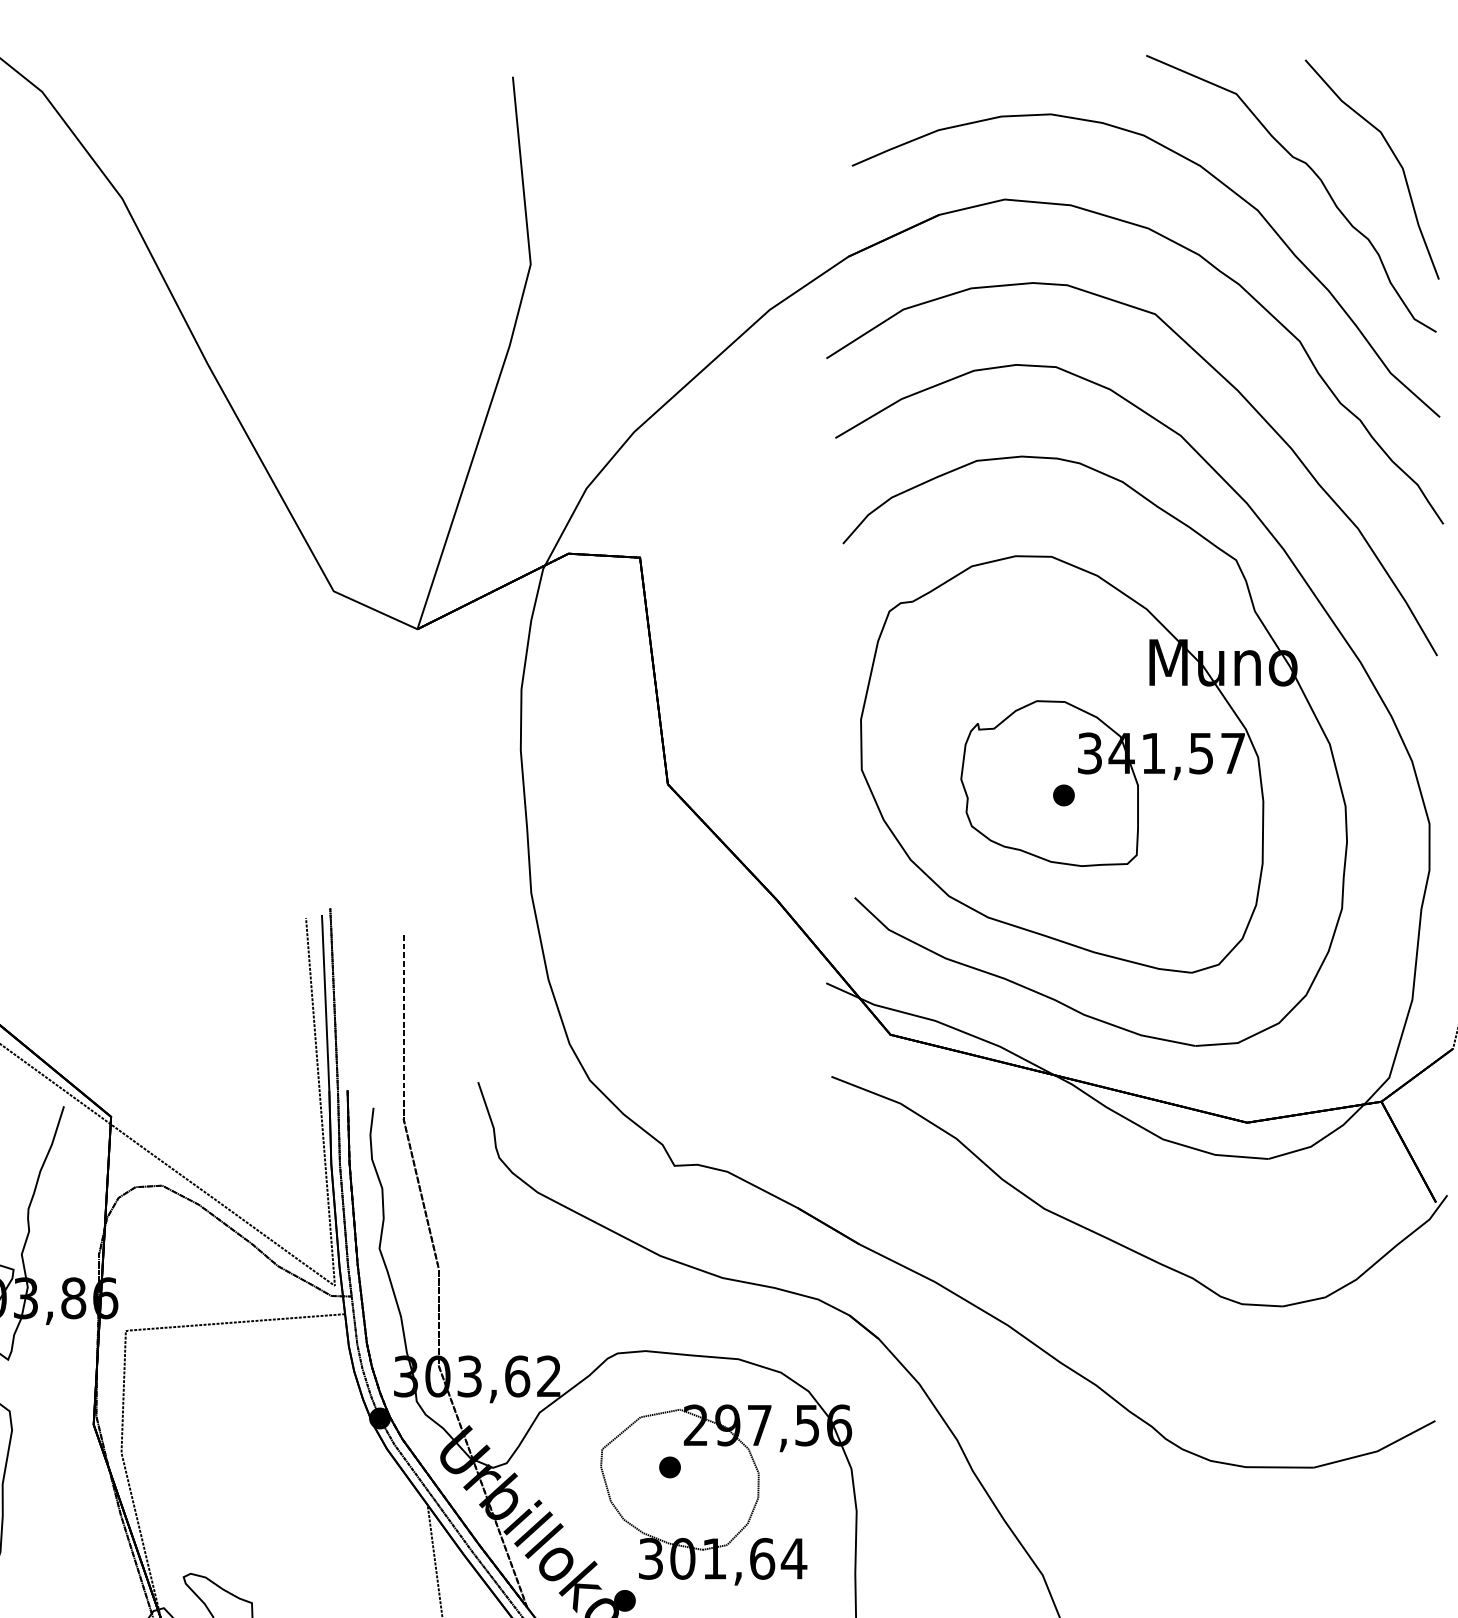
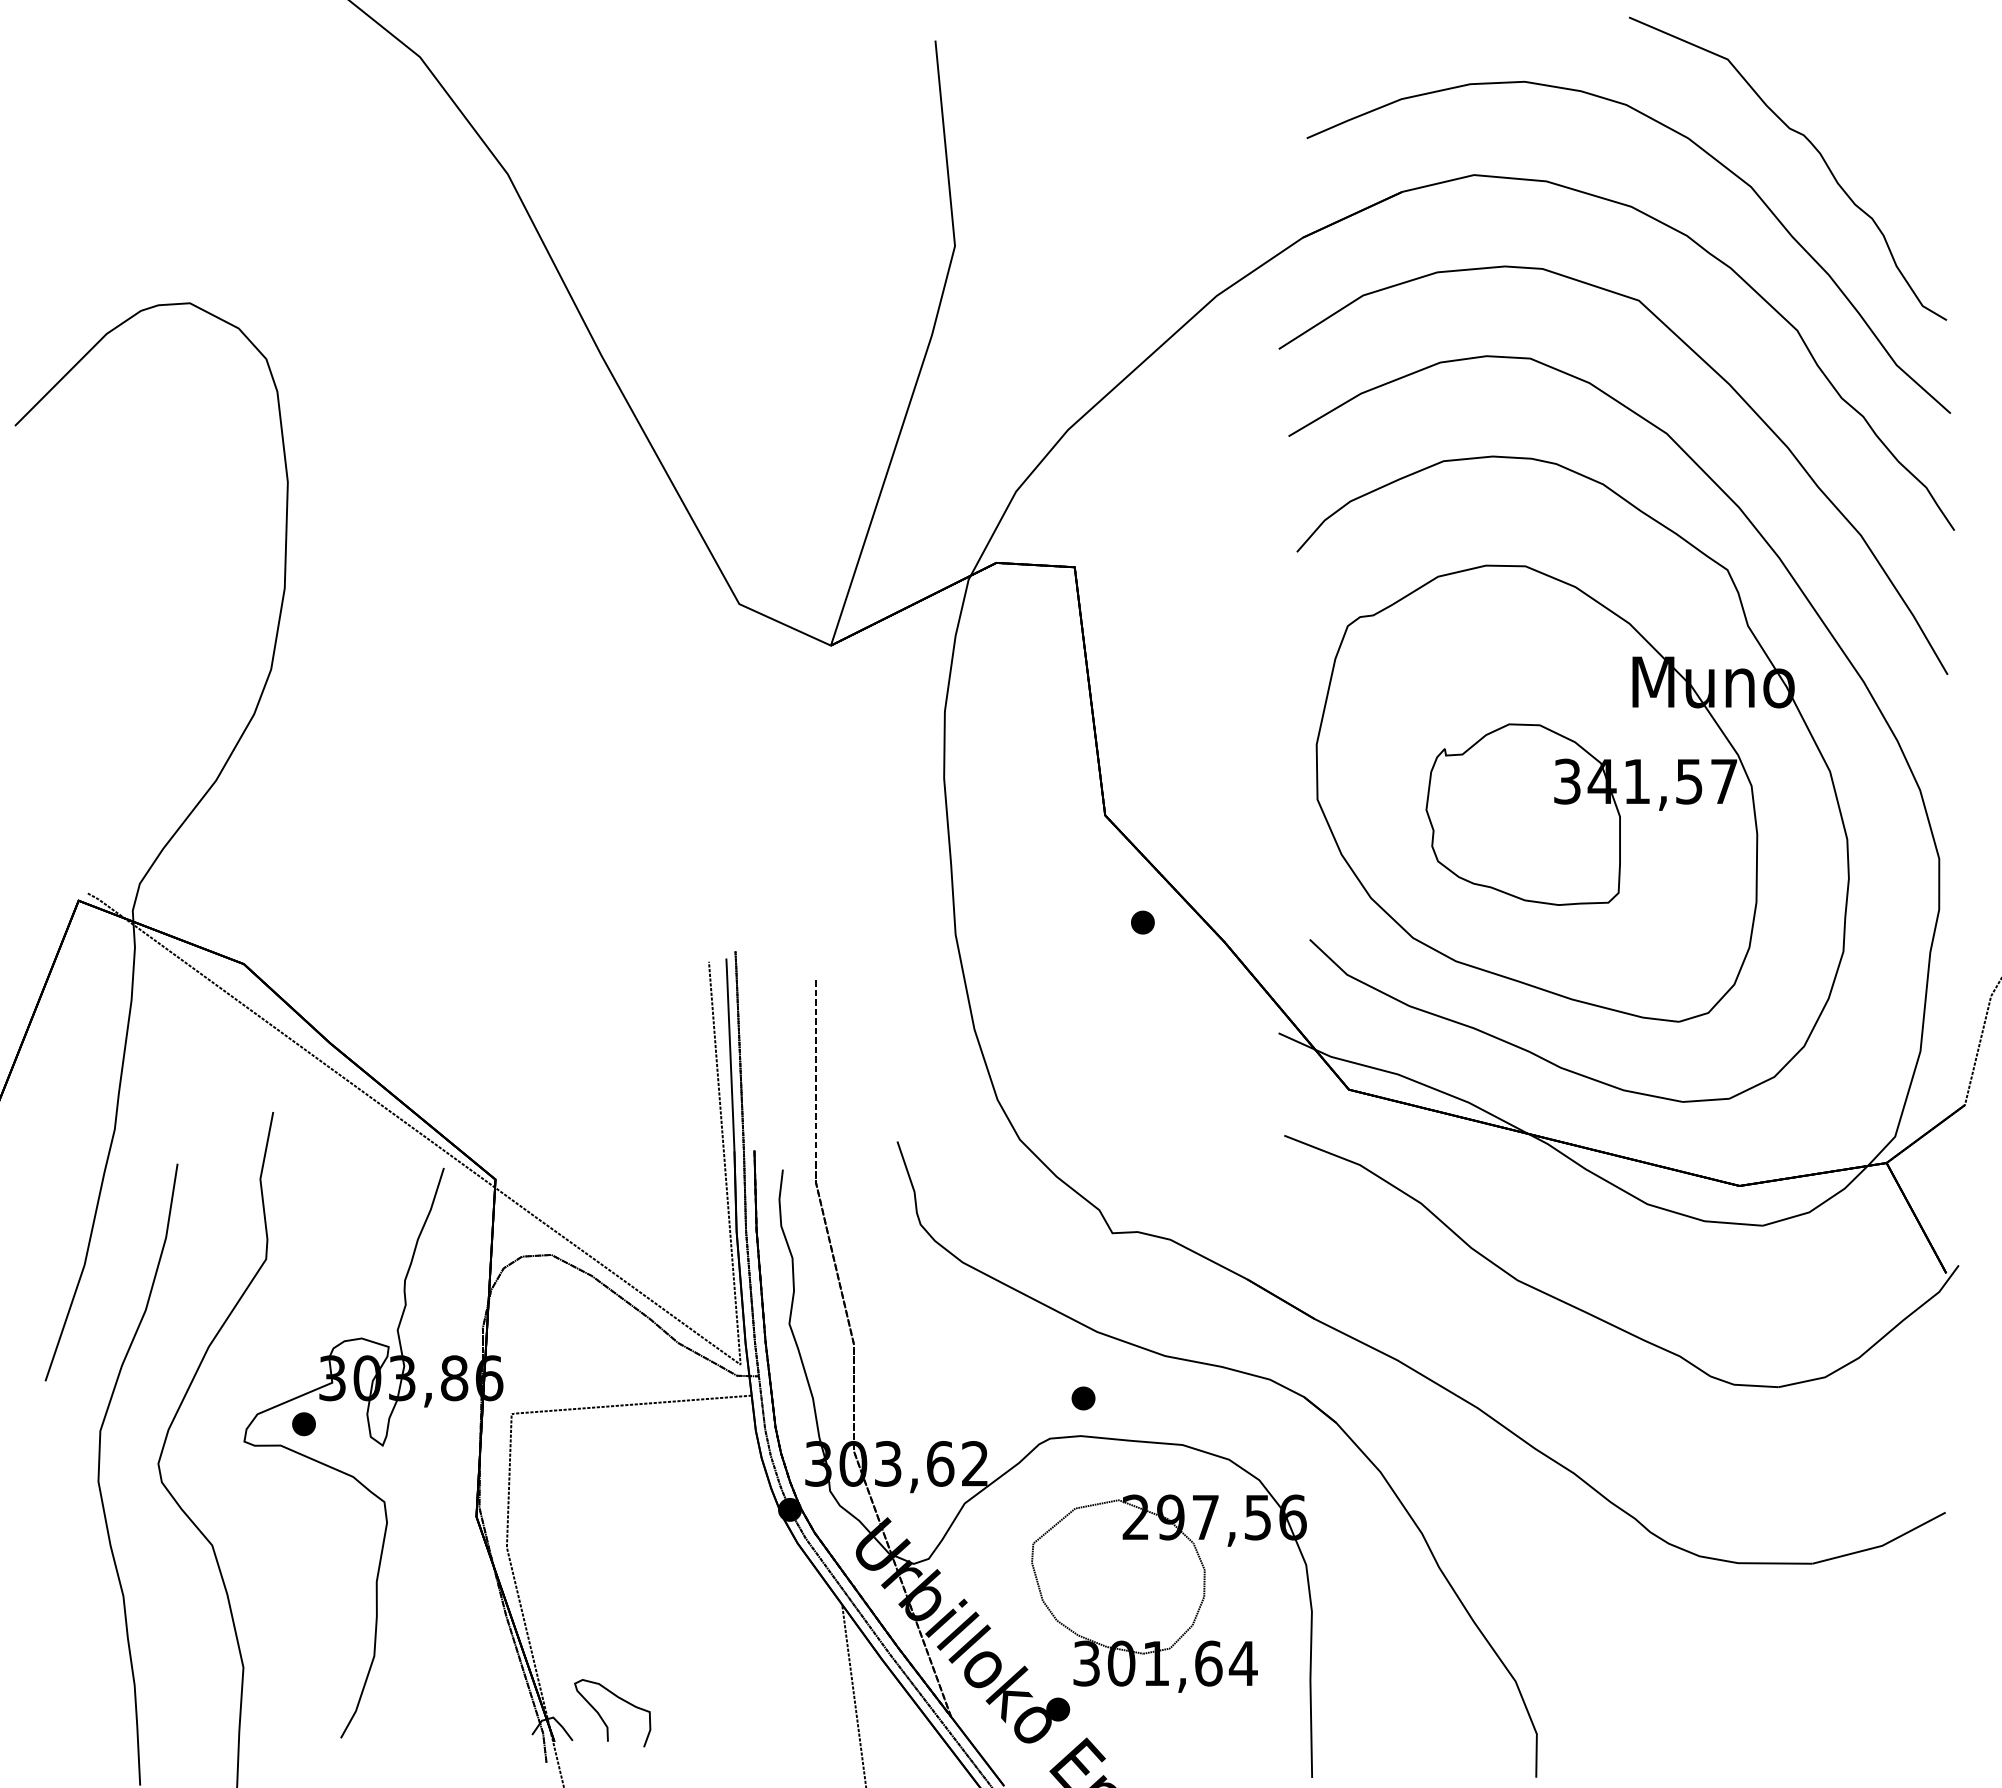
part: (1395, 157) -> (1901, 129), removed
part: (1063, 795) -> (1142, 922), moved
part: (669, 1467) -> (1083, 1398), moved

